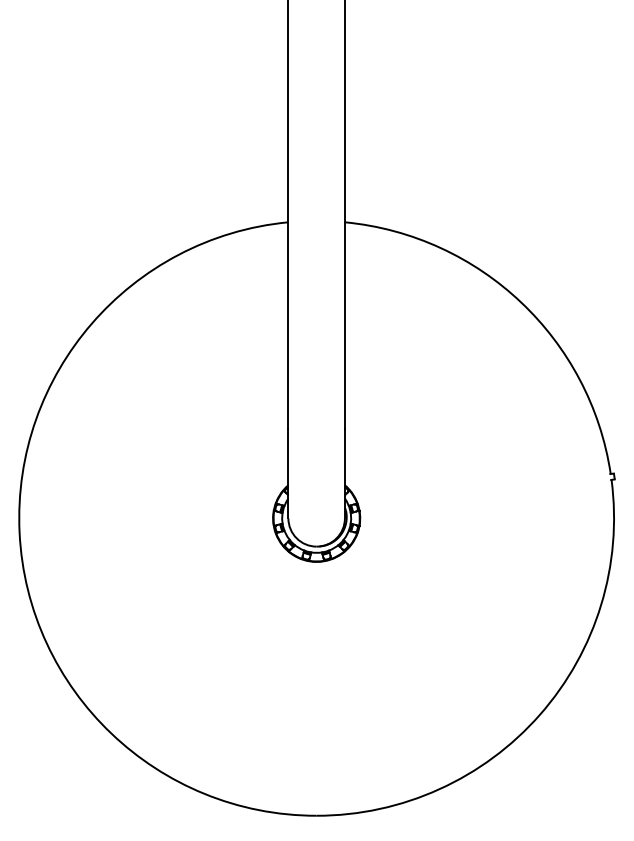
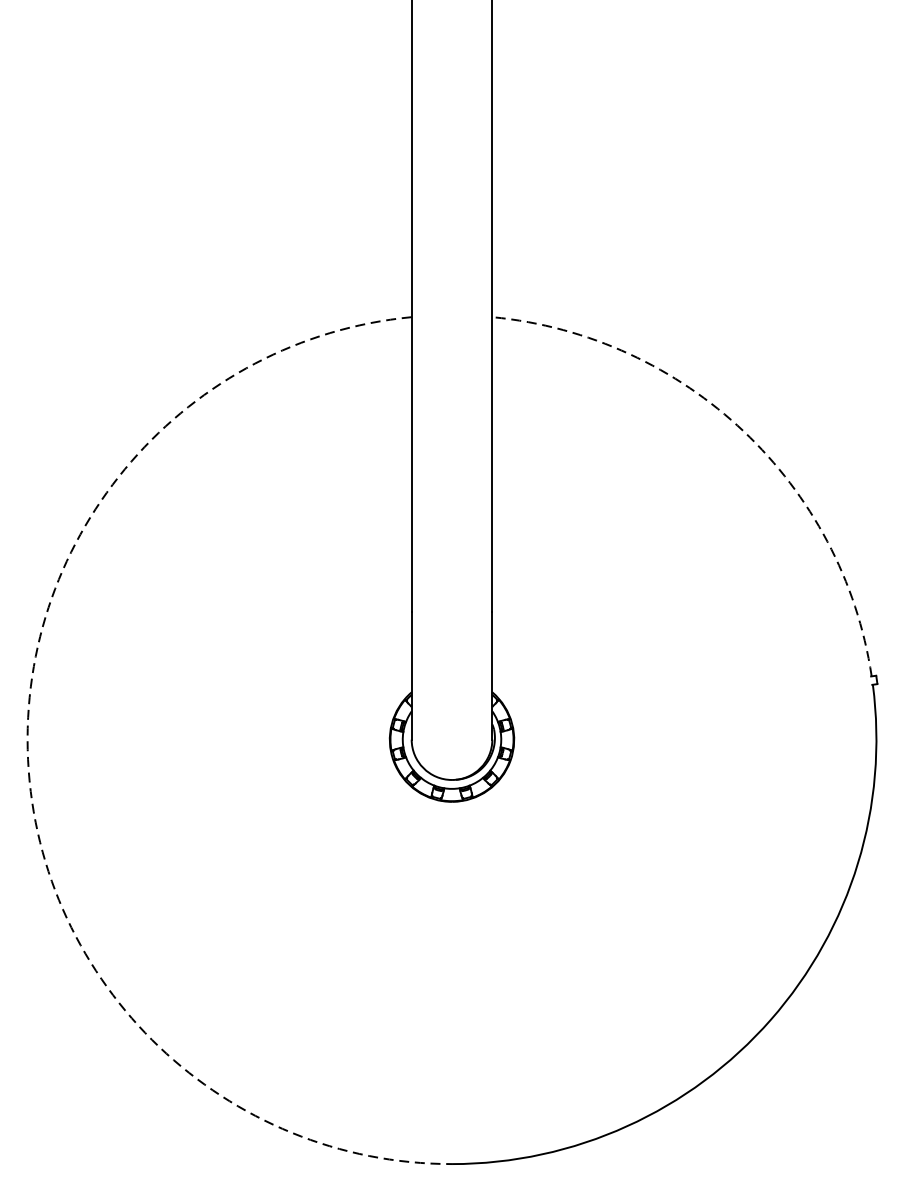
arc: (521, 302) -> (744, 431), solid -> dashed
arc: (19, 532) -> (27, 759), solid -> dashed

